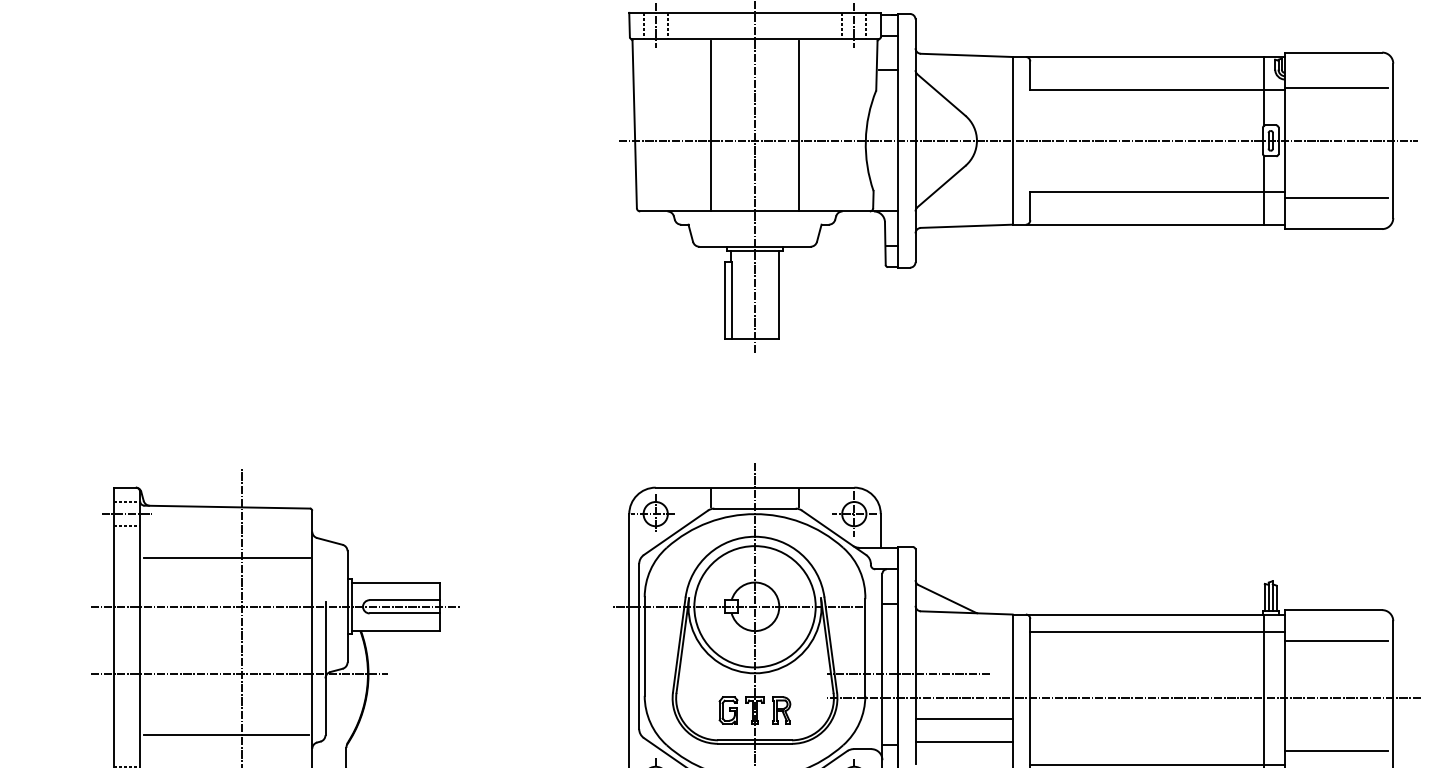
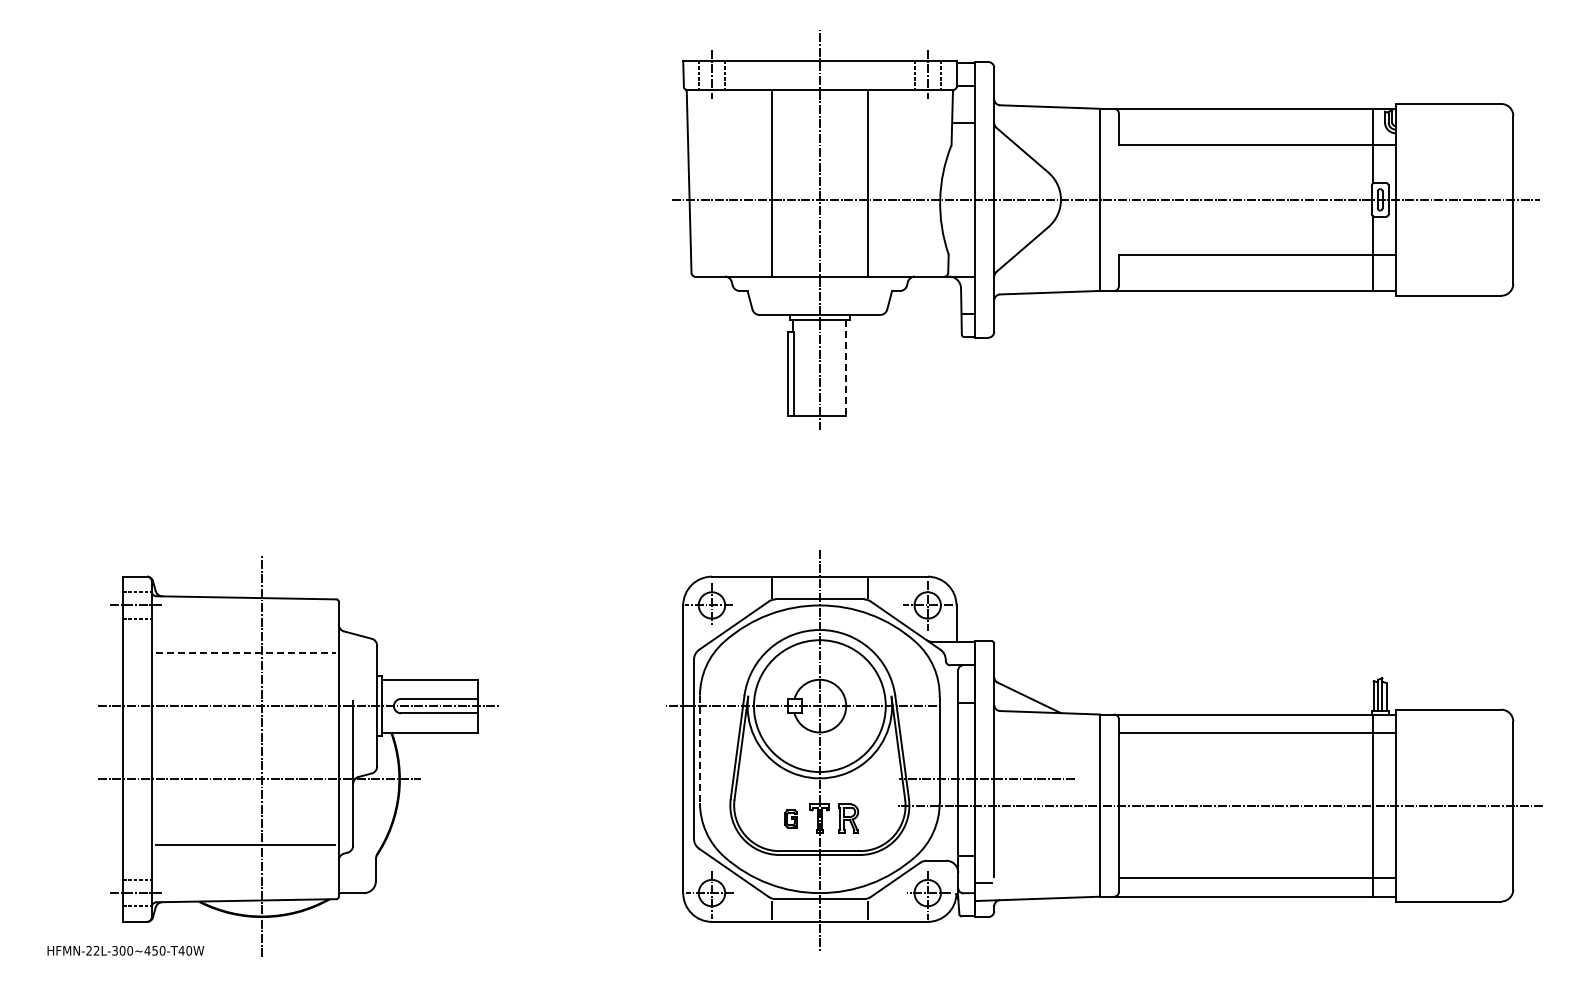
line: (1336, 88) -> (1451, 142), removed
line: (1336, 198) -> (1451, 262), removed
line: (779, 295) -> (846, 367), solid -> dashed
line: (227, 558) -> (246, 653), solid -> dashed
line: (1336, 641) -> (1451, 743), removed
line: (644, 646) -> (699, 749), solid -> dashed
part: (728, 710) -> (790, 818), size x0.6
line: (963, 719) -> (1046, 828), removed
line: (963, 741) -> (1046, 852), removed
line: (1336, 751) -> (1451, 863), removed

